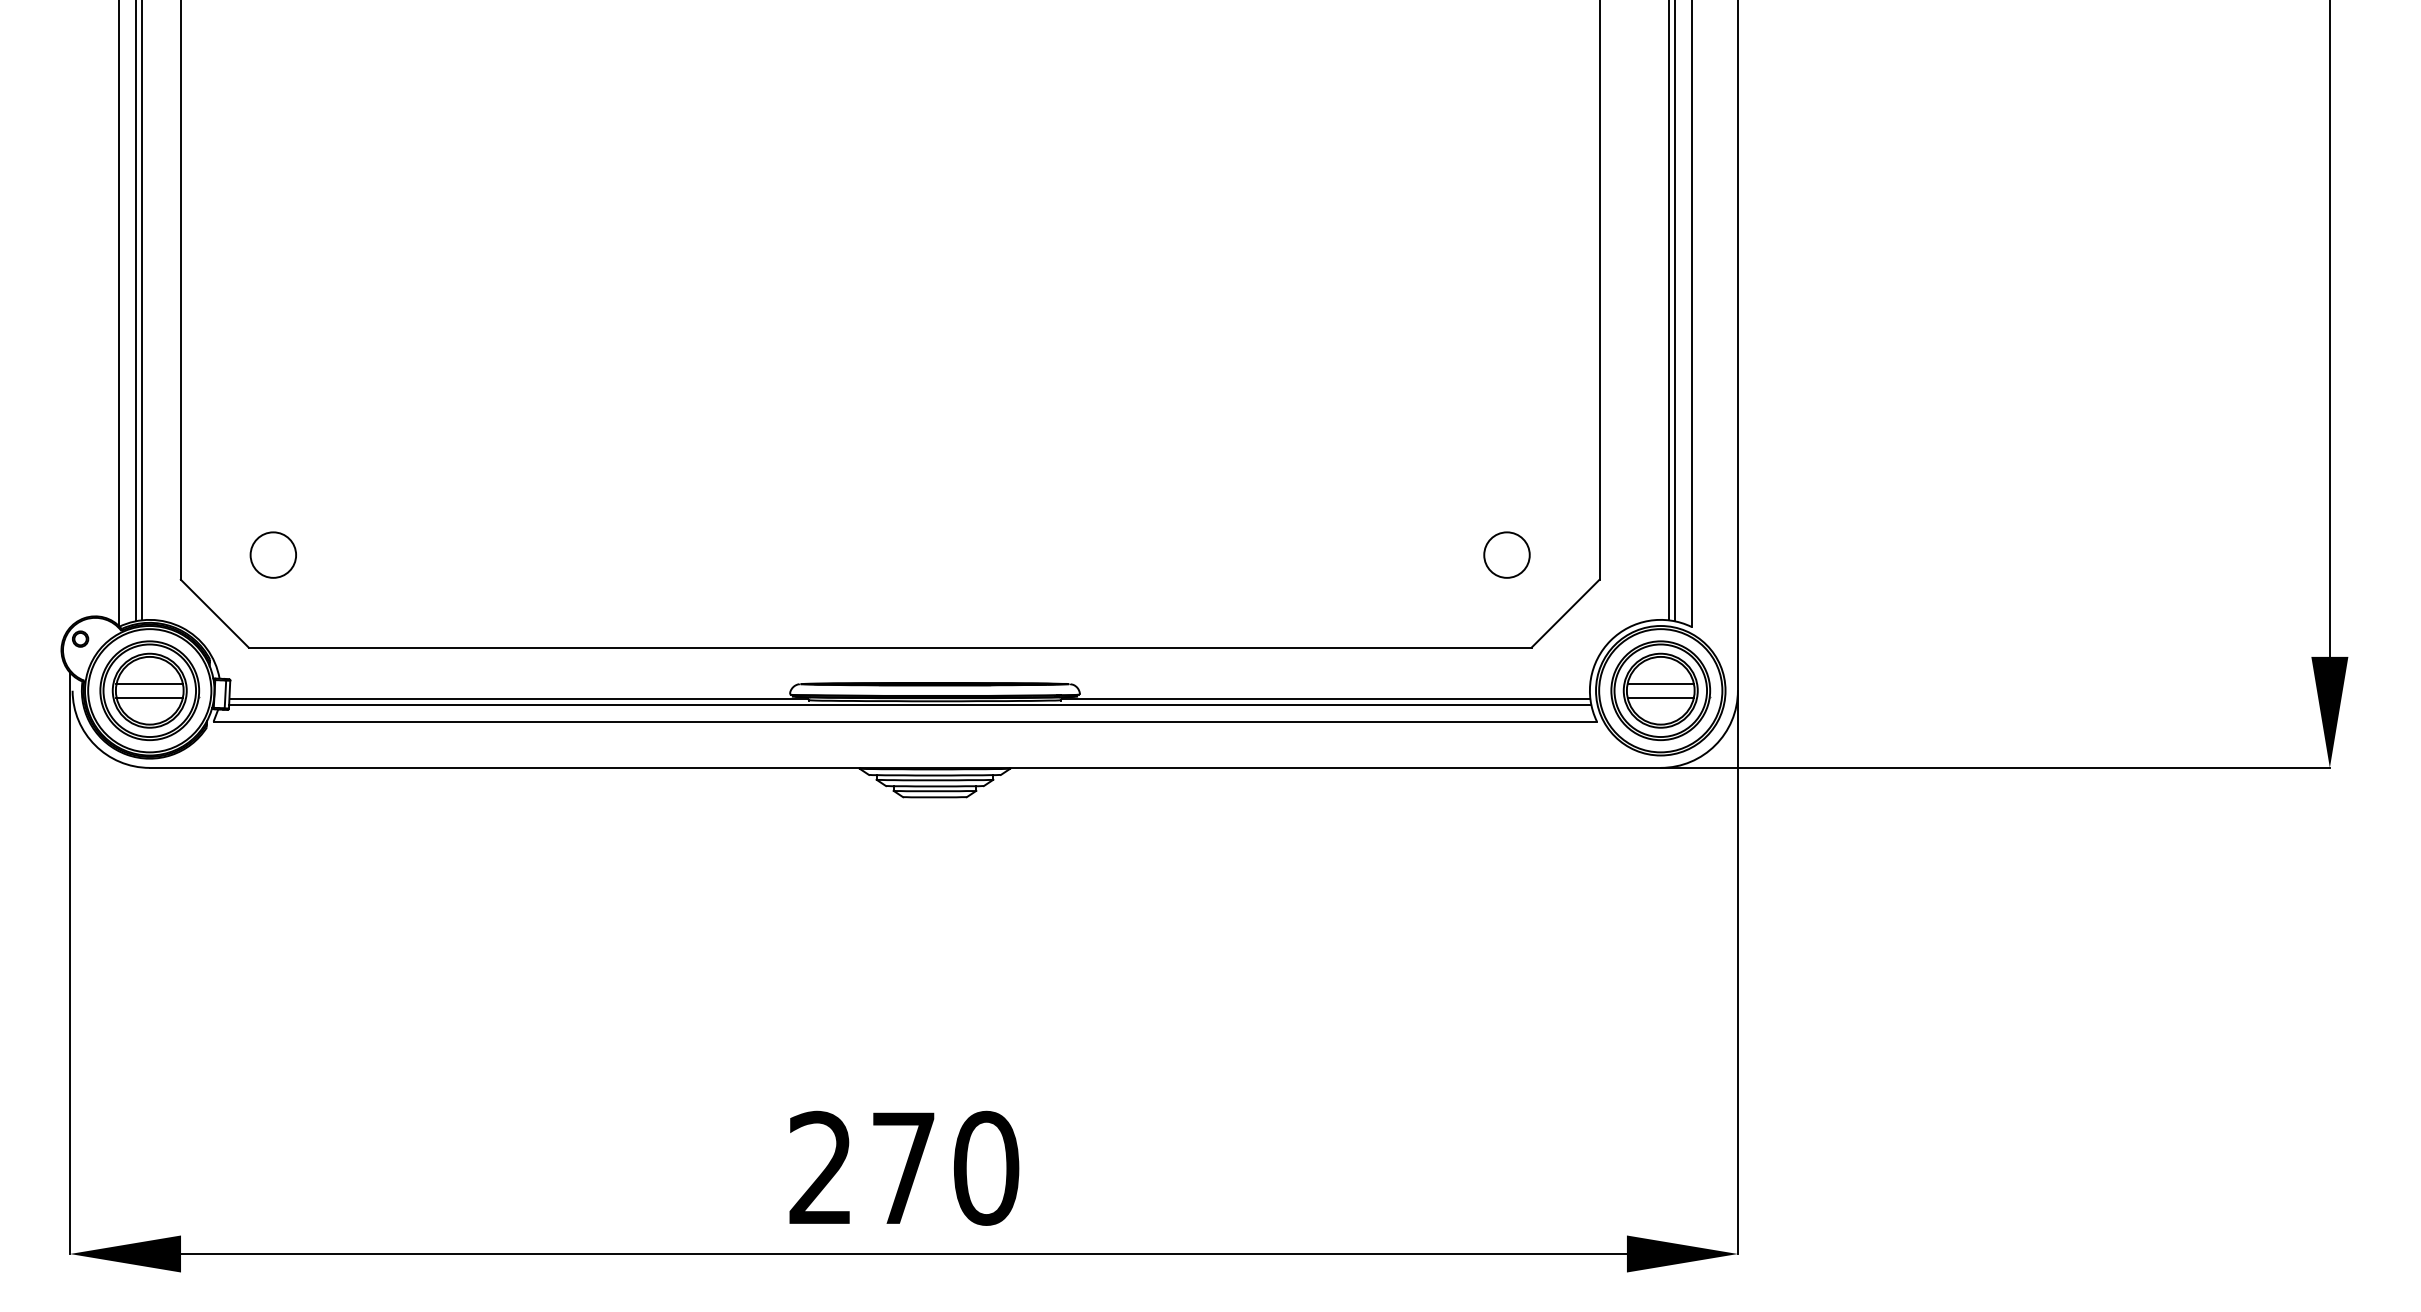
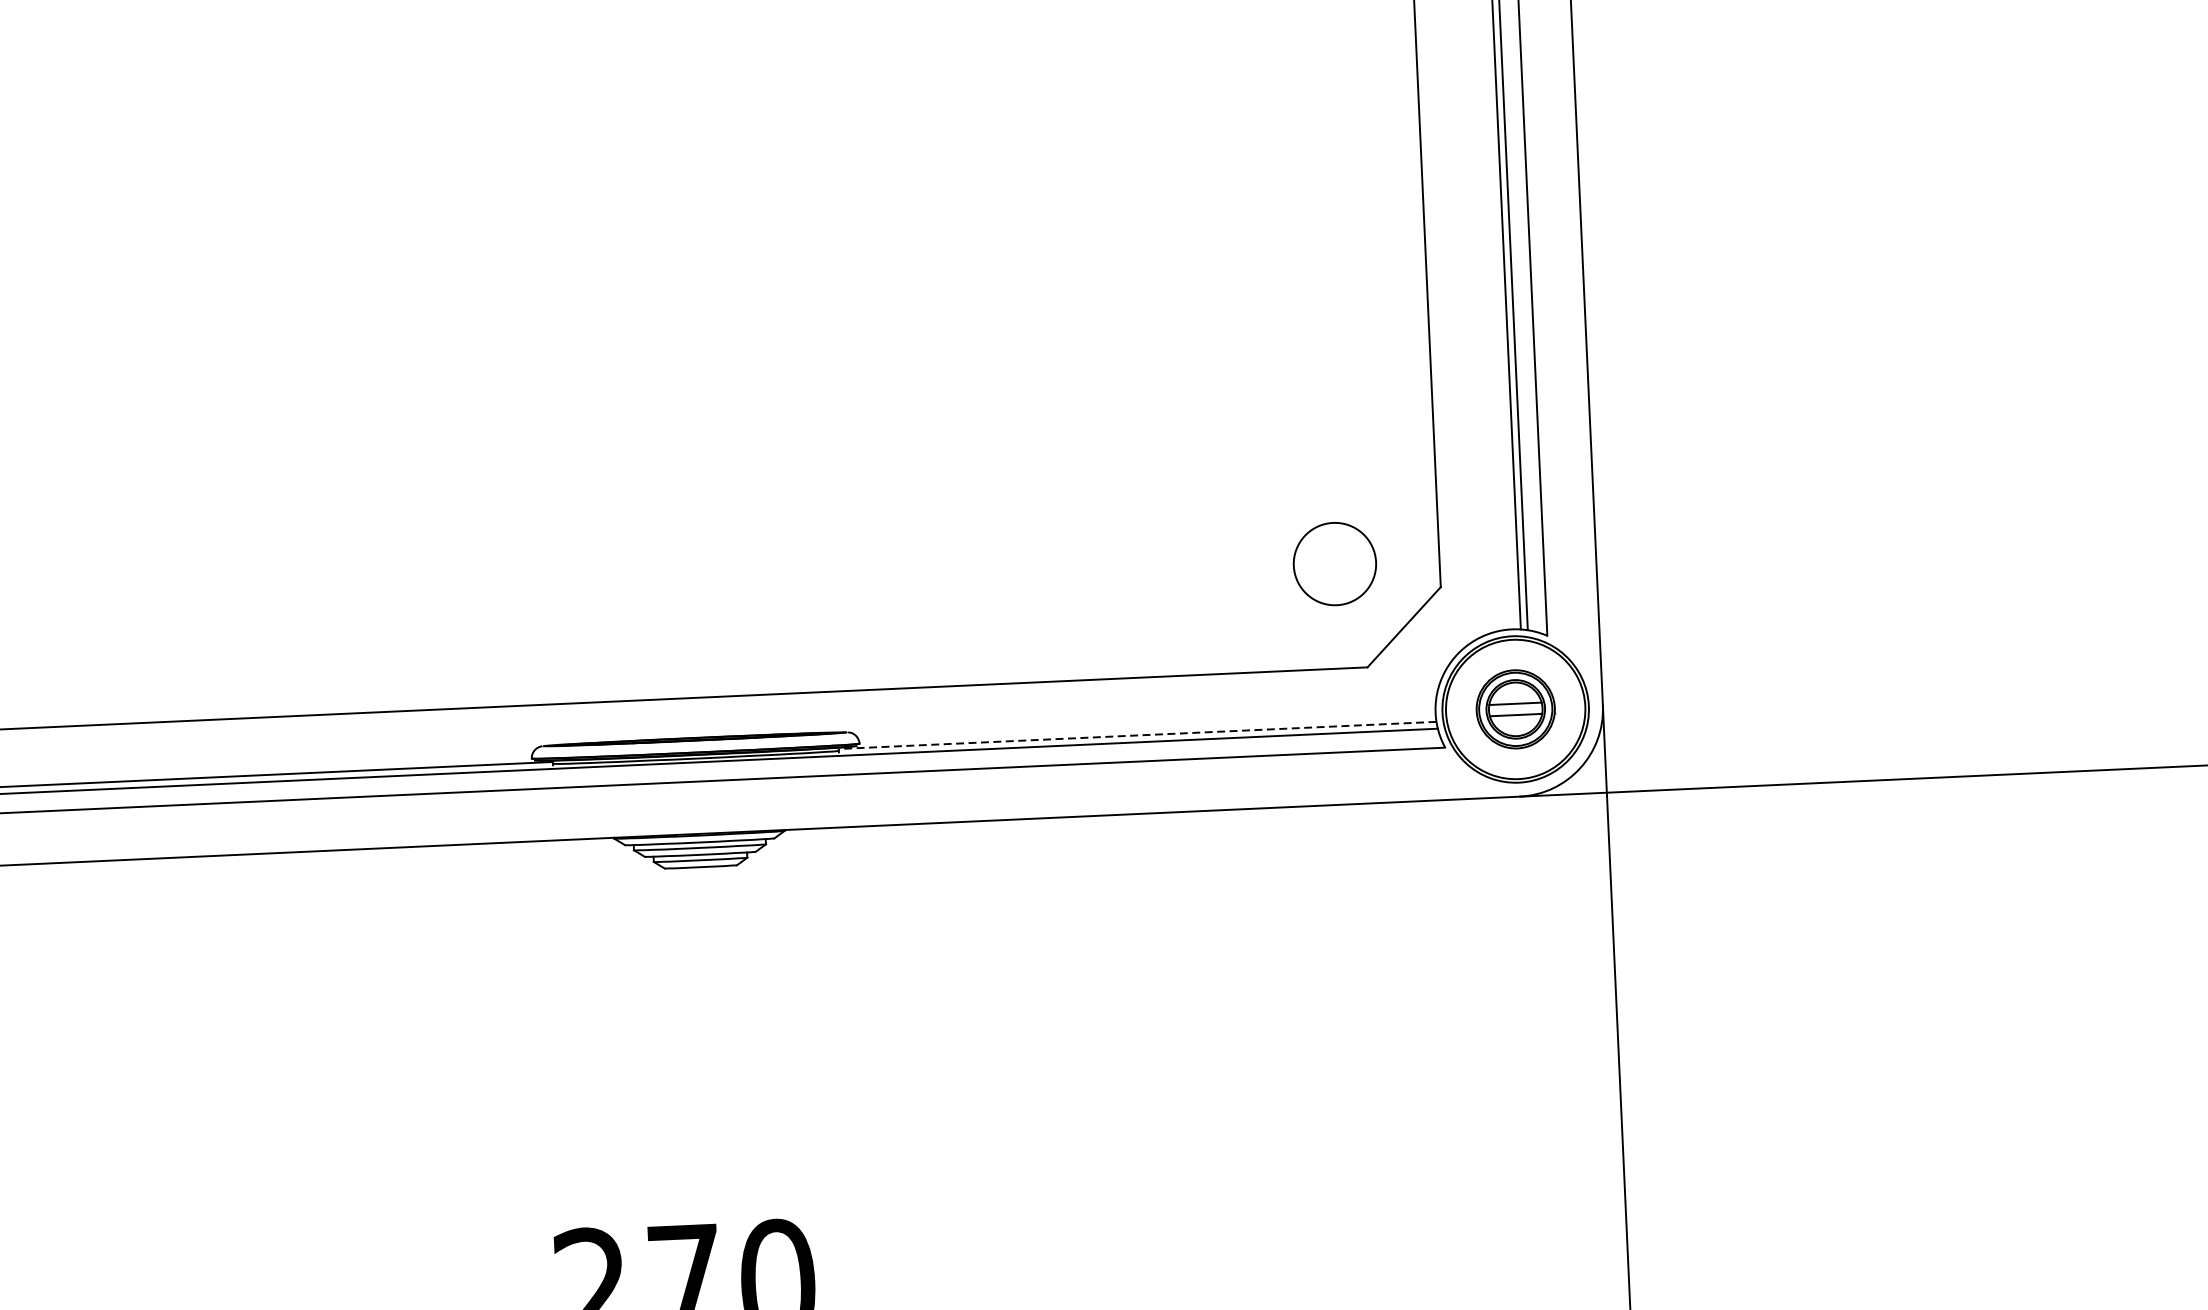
circle: (1506, 554) -> (1334, 563), size x1.6
part: (1660, 690) -> (1515, 709), size x0.7
line: (1325, 698) -> (1137, 735), solid -> dashed

